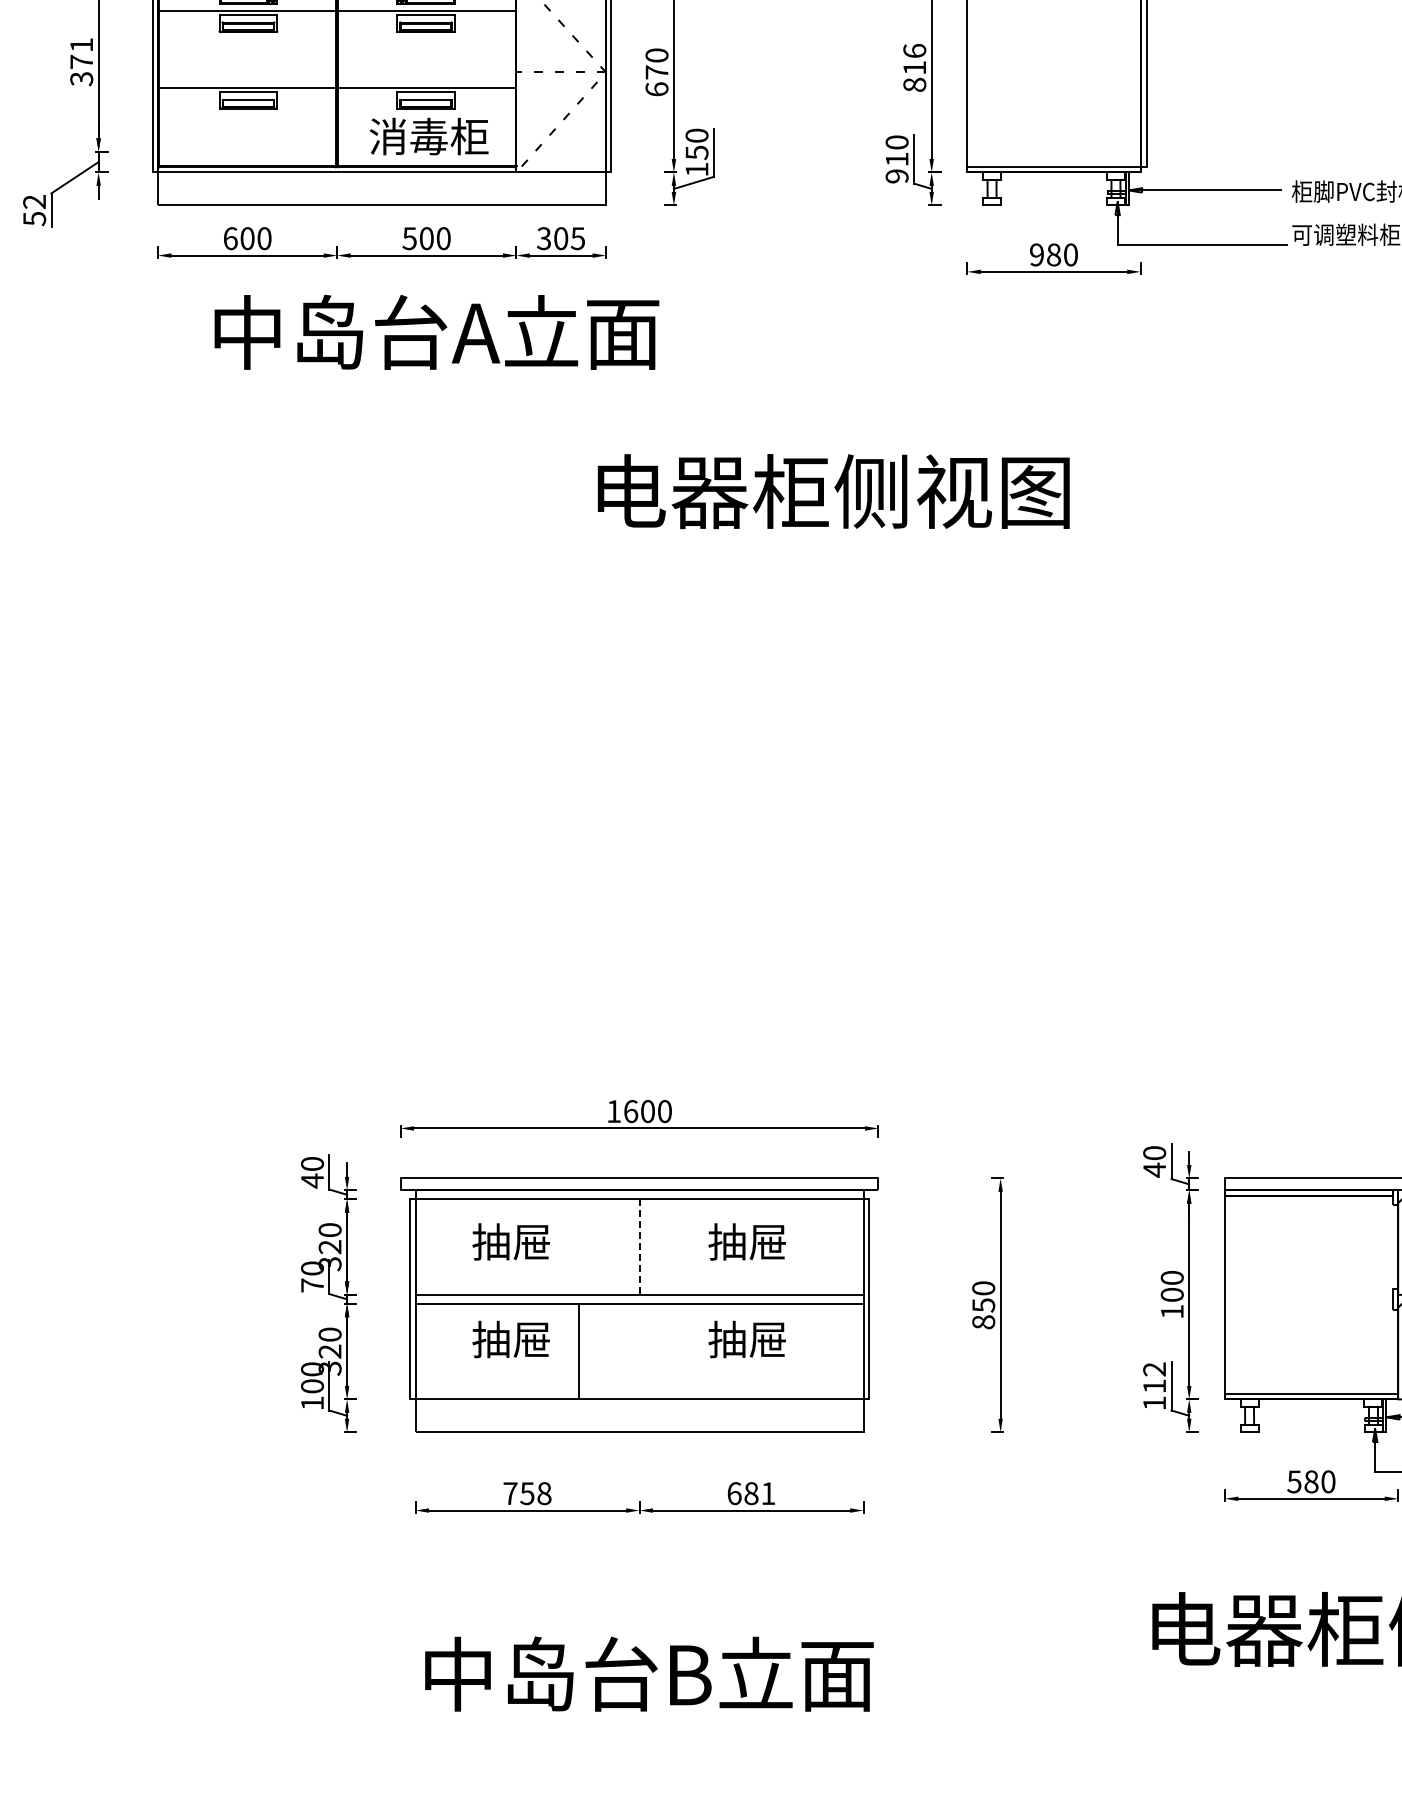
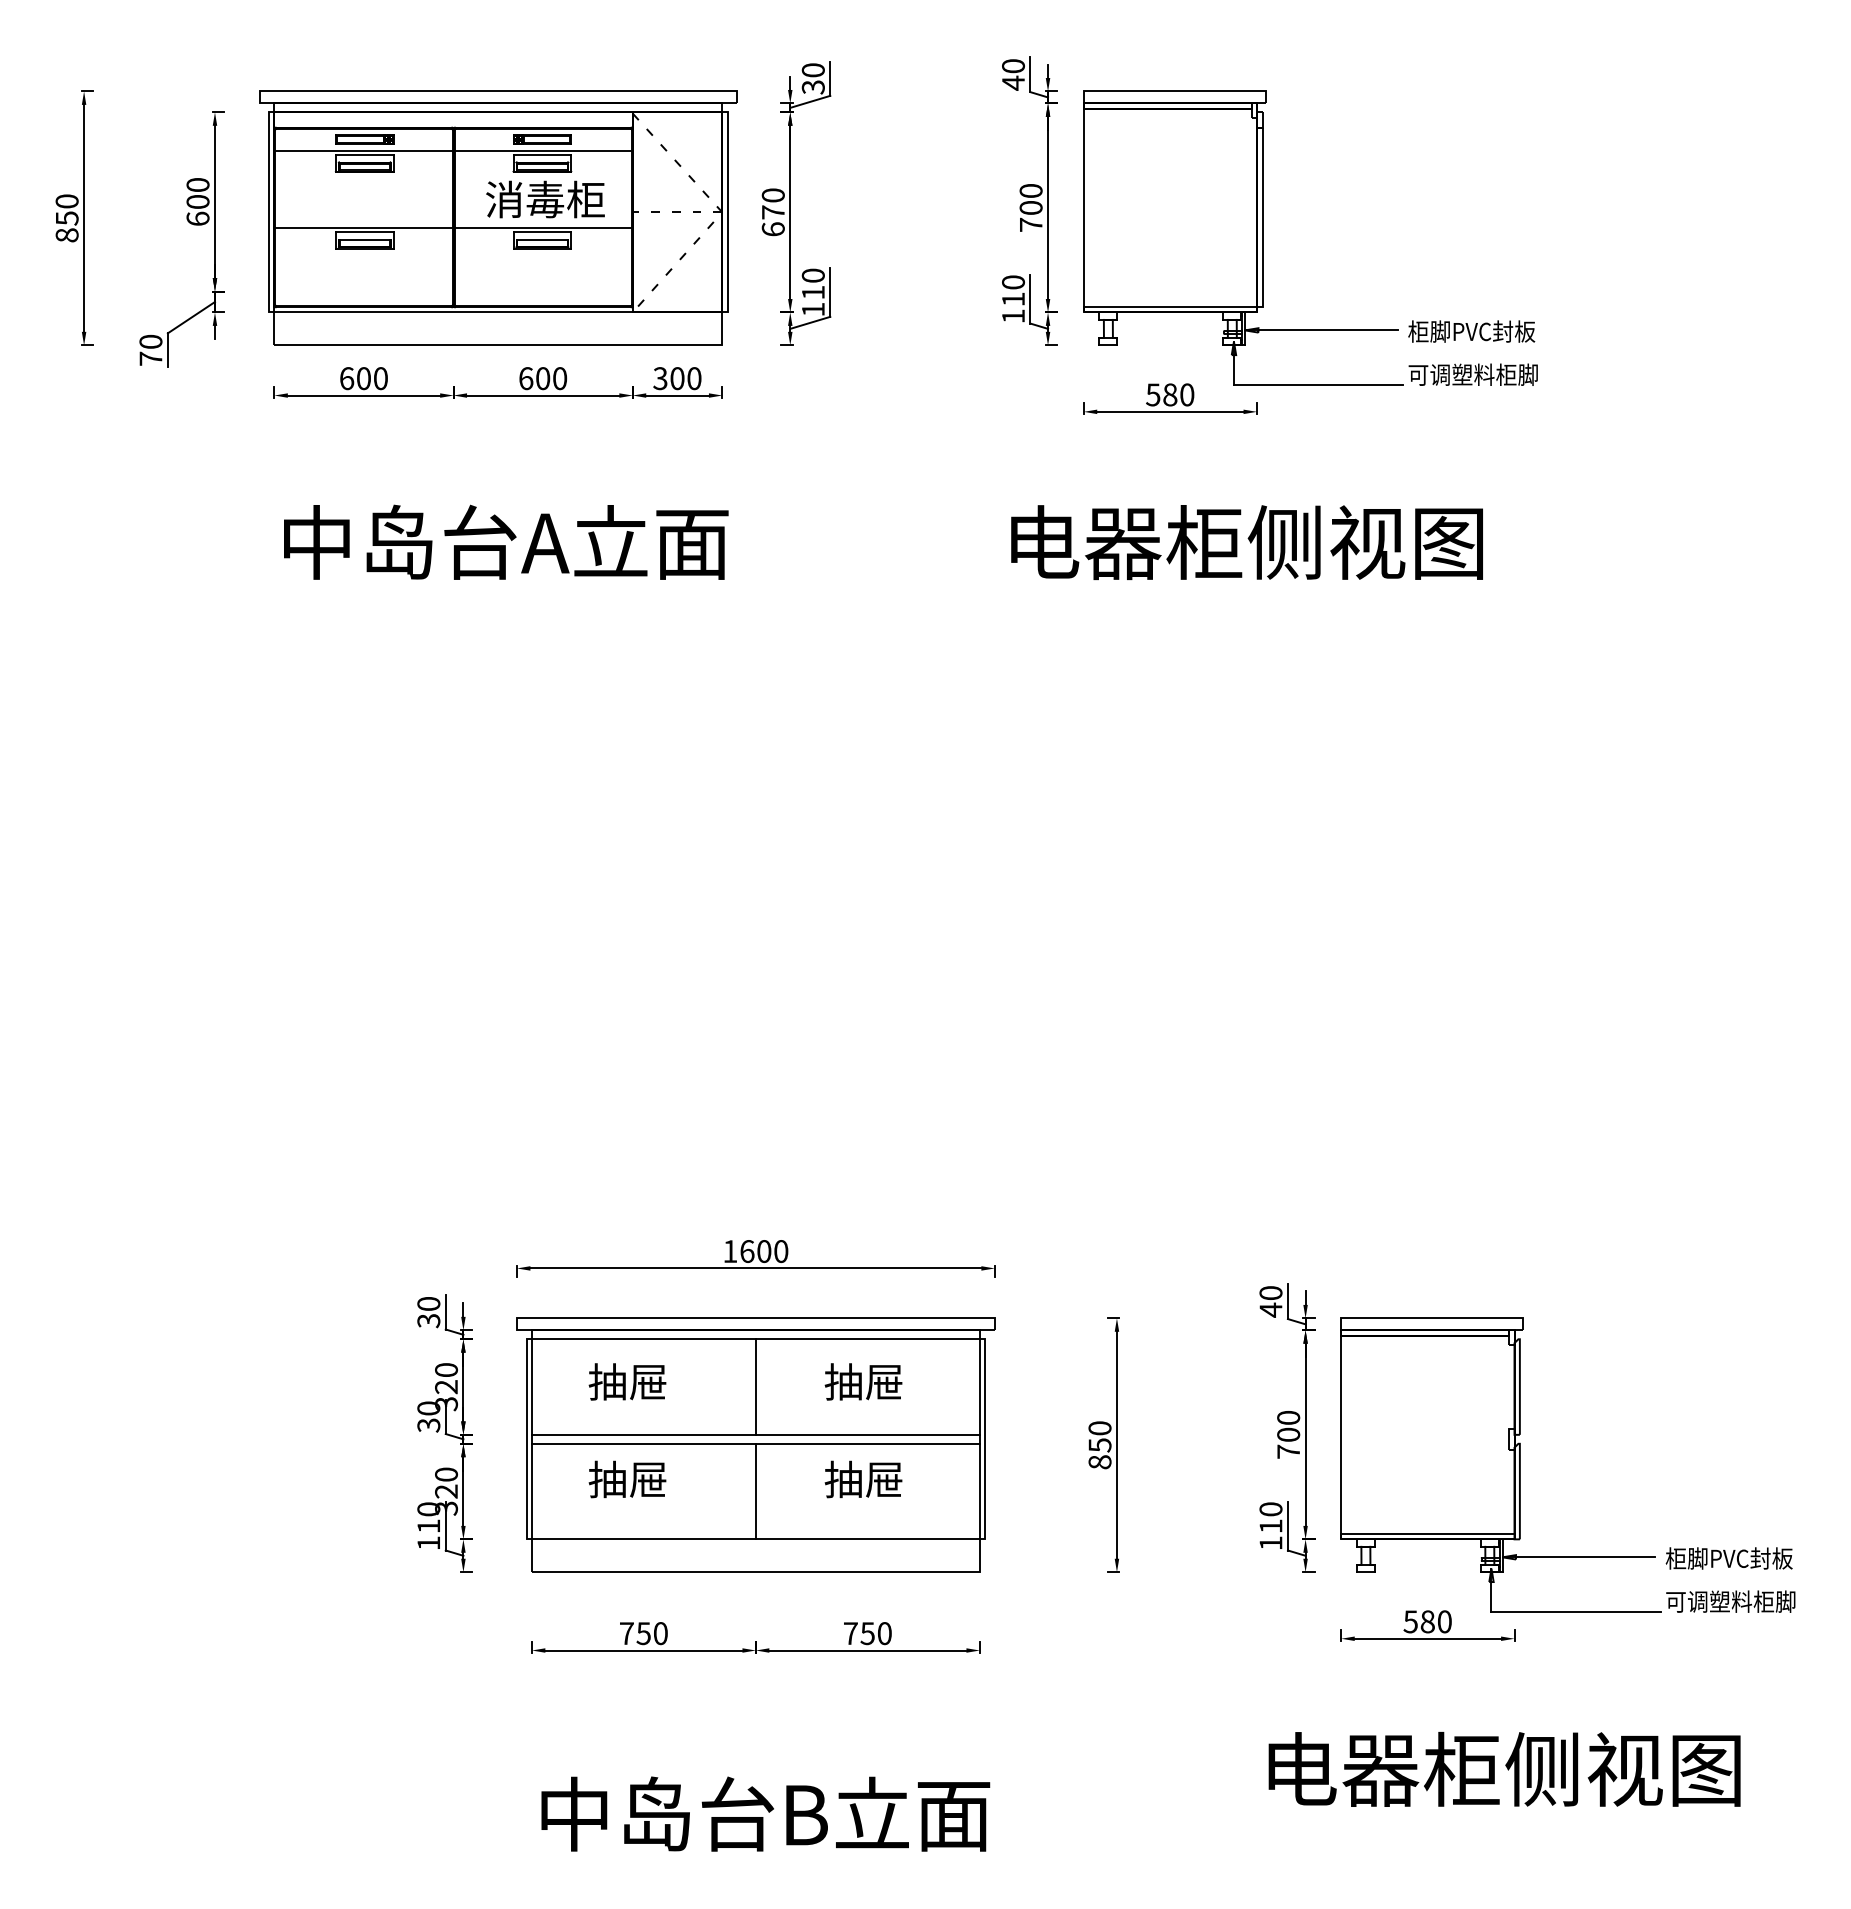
text: (81, 62) -> (197, 202), 371 -> 600
text: (914, 67) -> (1030, 207), 816 -> 700
text: (429, 136) -> (545, 199), moved
text: (697, 152) -> (813, 292), 150 -> 110
text: (897, 176) -> (1013, 316), 910 -> 110
text: (34, 210) -> (150, 350), 52 -> 70
text: (409, 238) -> (525, 378), 500 -> 600
text: (578, 238) -> (694, 378), 305 -> 300
text: (1037, 254) -> (1153, 394), 980 -> 580
text: (437, 331) -> (506, 541), moved
text: (833, 491) -> (1246, 542), moved
text: (312, 1180) -> (428, 1320), 40 -> 30
line: (639, 1247) -> (755, 1387), dashed -> solid
text: (312, 1285) -> (428, 1425), 70 -> 30
text: (1172, 1311) -> (1288, 1451), 100 -> 700
line: (578, 1351) -> (755, 1491), moved
text: (1154, 1369) -> (1270, 1509), 112 -> 110
text: (312, 1386) -> (428, 1526), 100 -> 110
text: (544, 1493) -> (660, 1633), 758 -> 750
text: (751, 1493) -> (867, 1633), 681 -> 750

